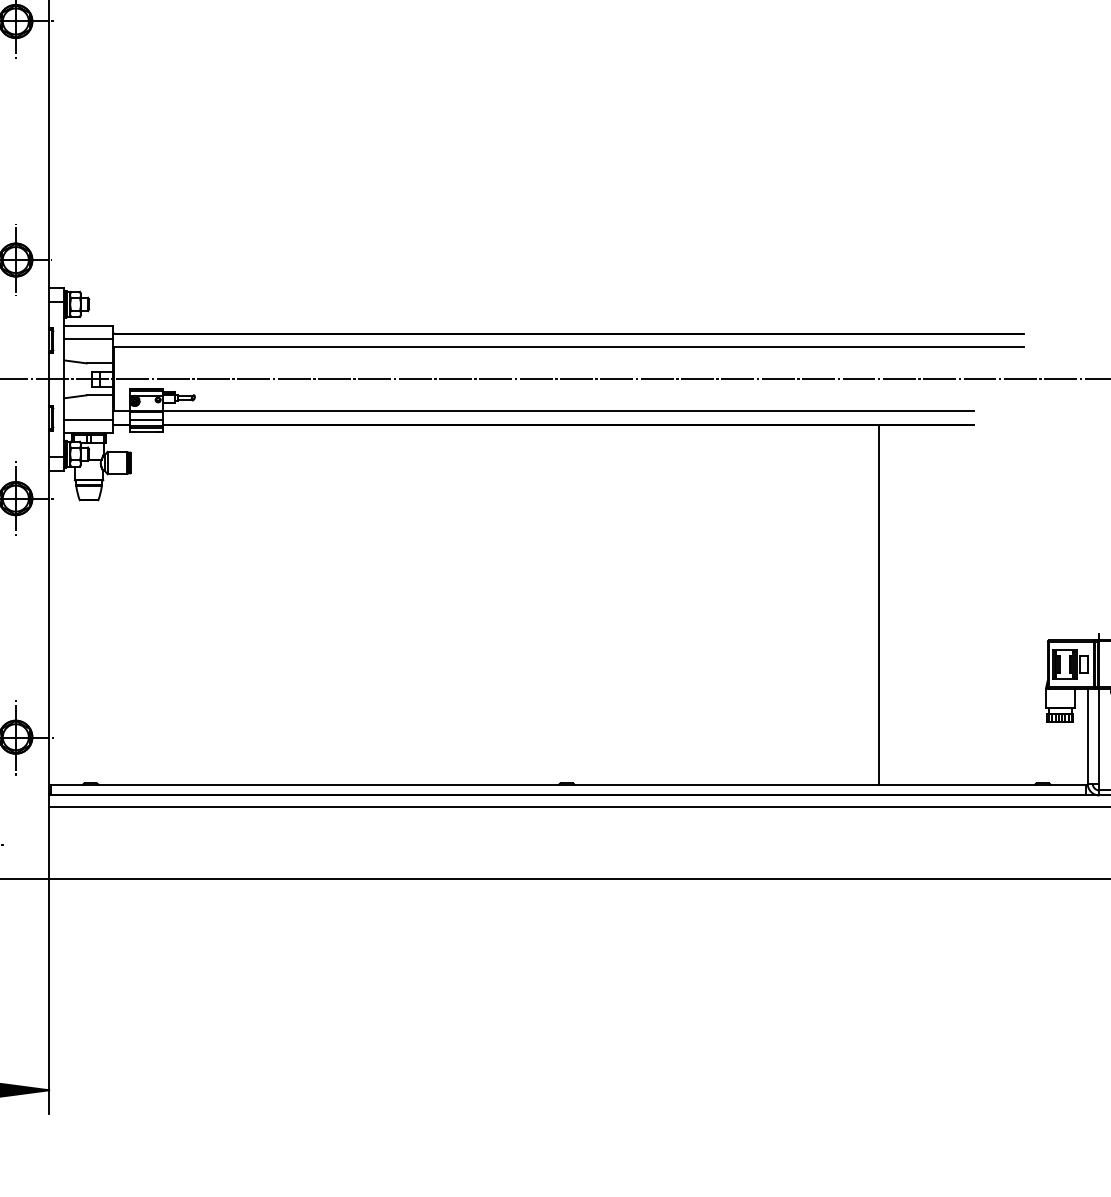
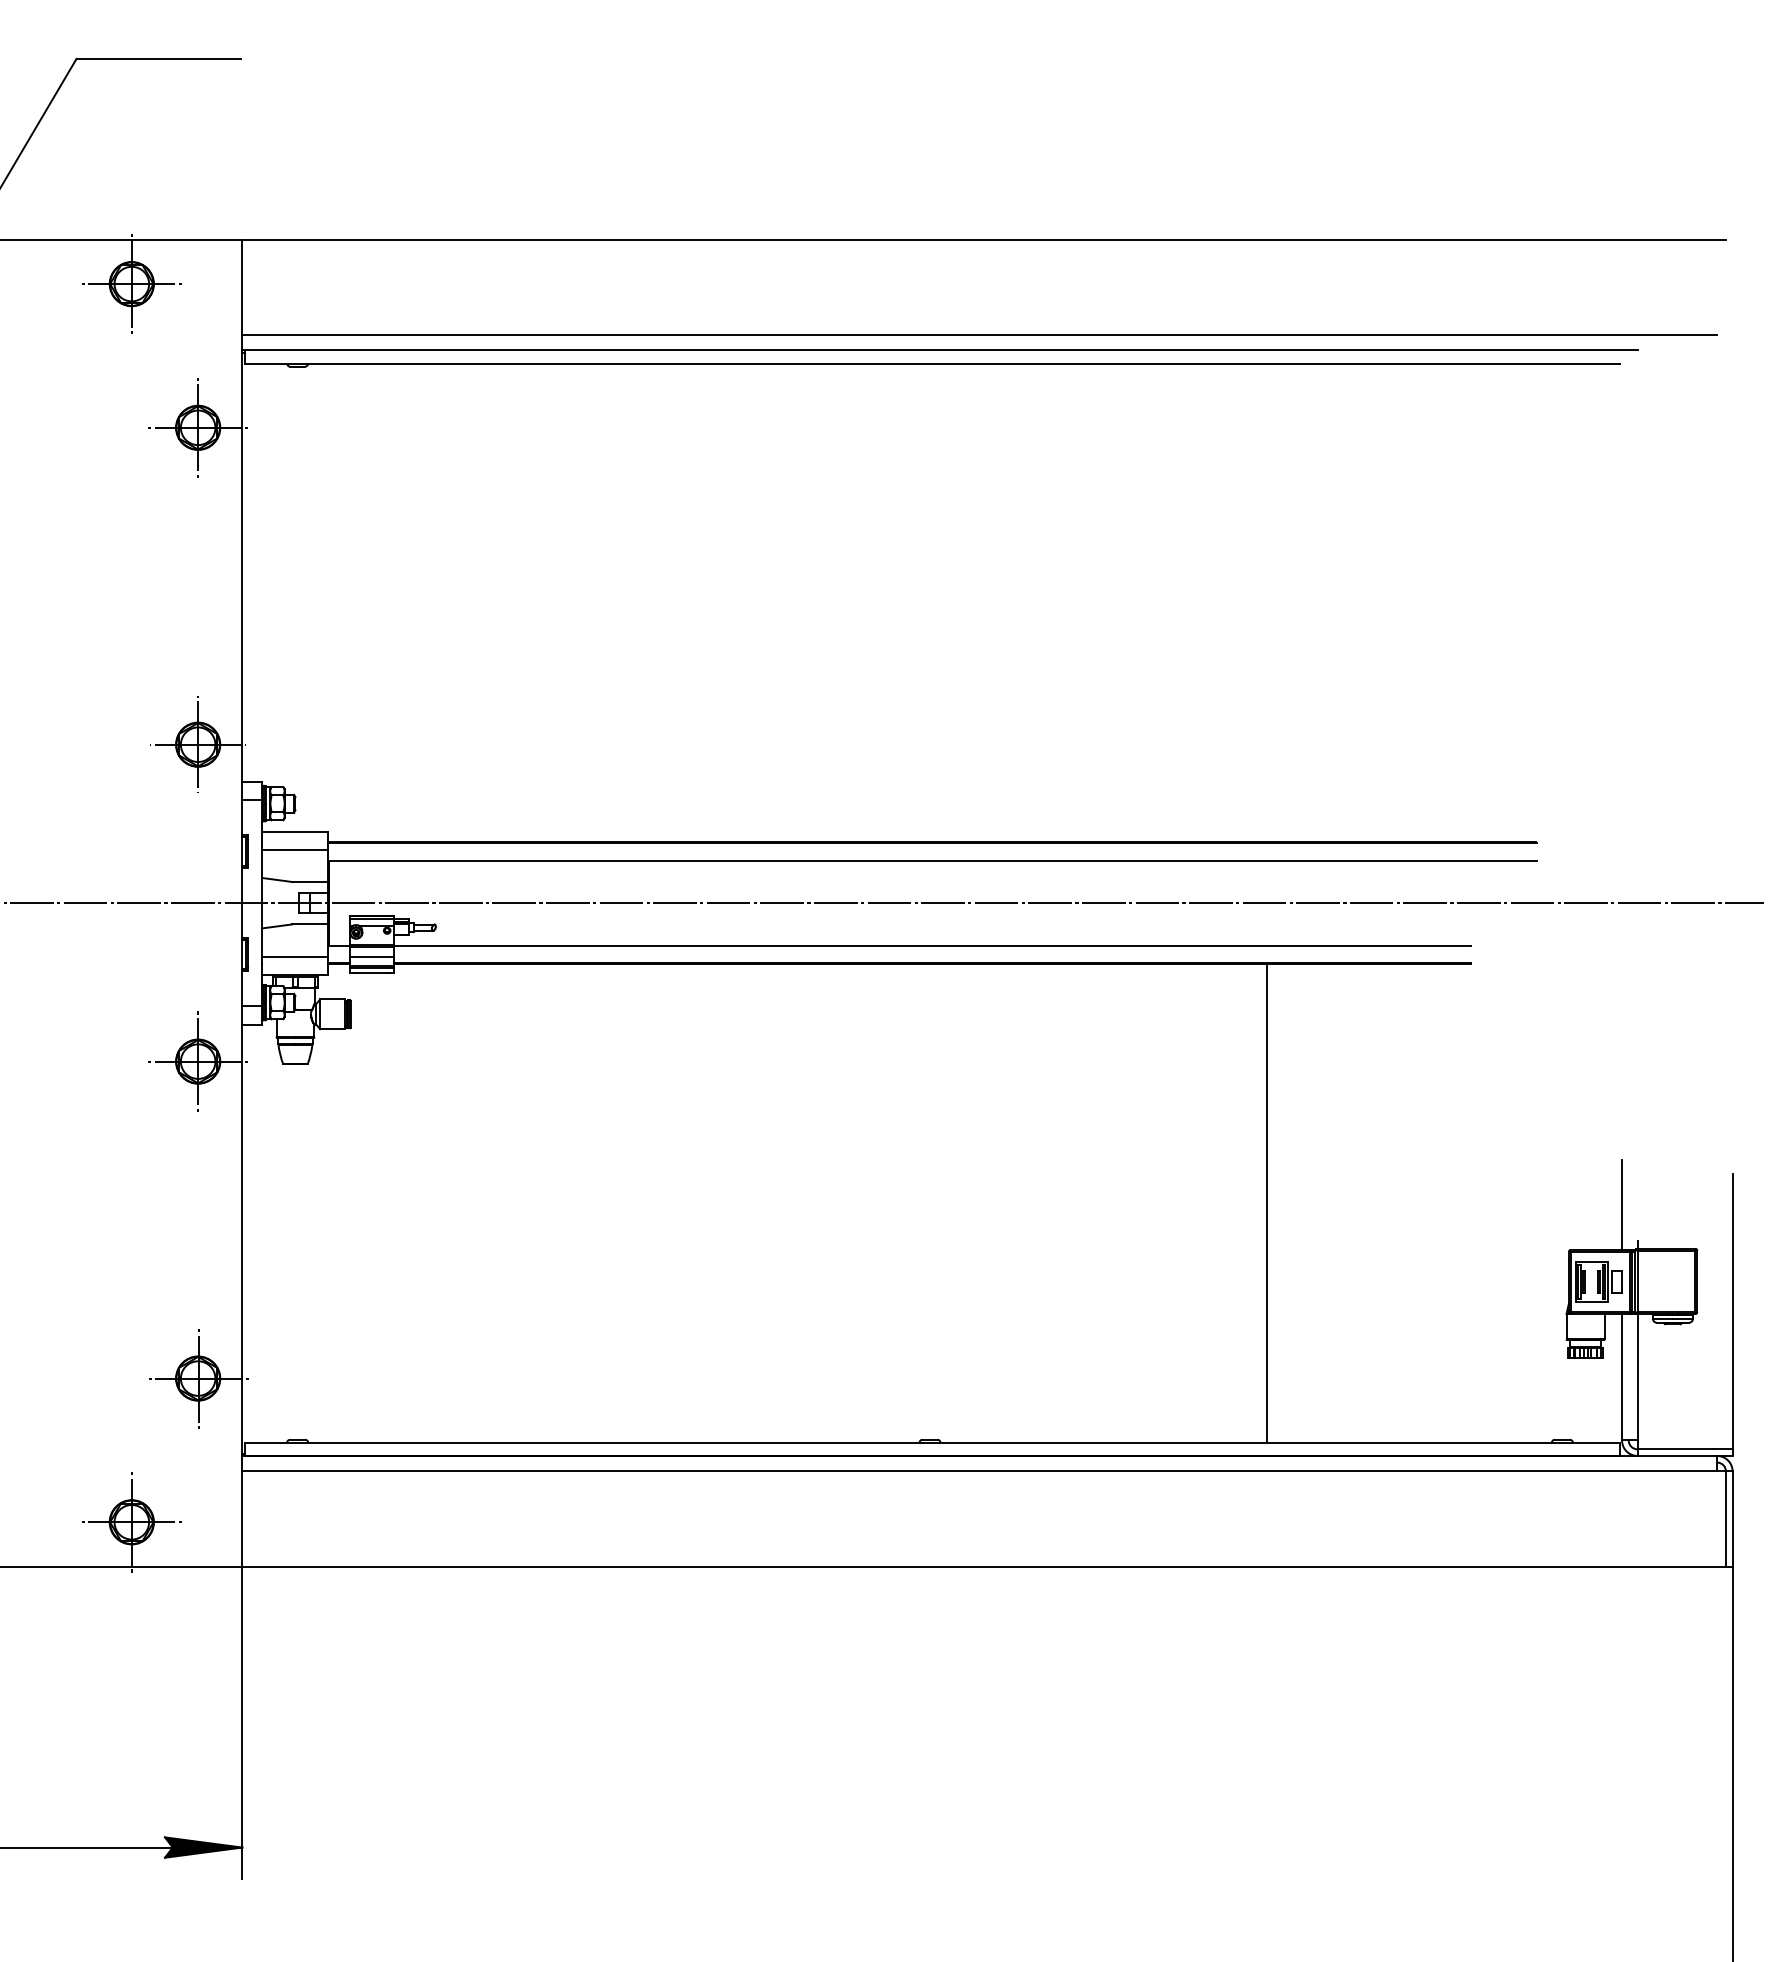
line: (878, 605) -> (1267, 1203), moved
line: (1088, 606) -> (1622, 1204), added

